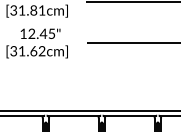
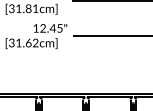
text: (40, 33) -> (50, 28), moved

